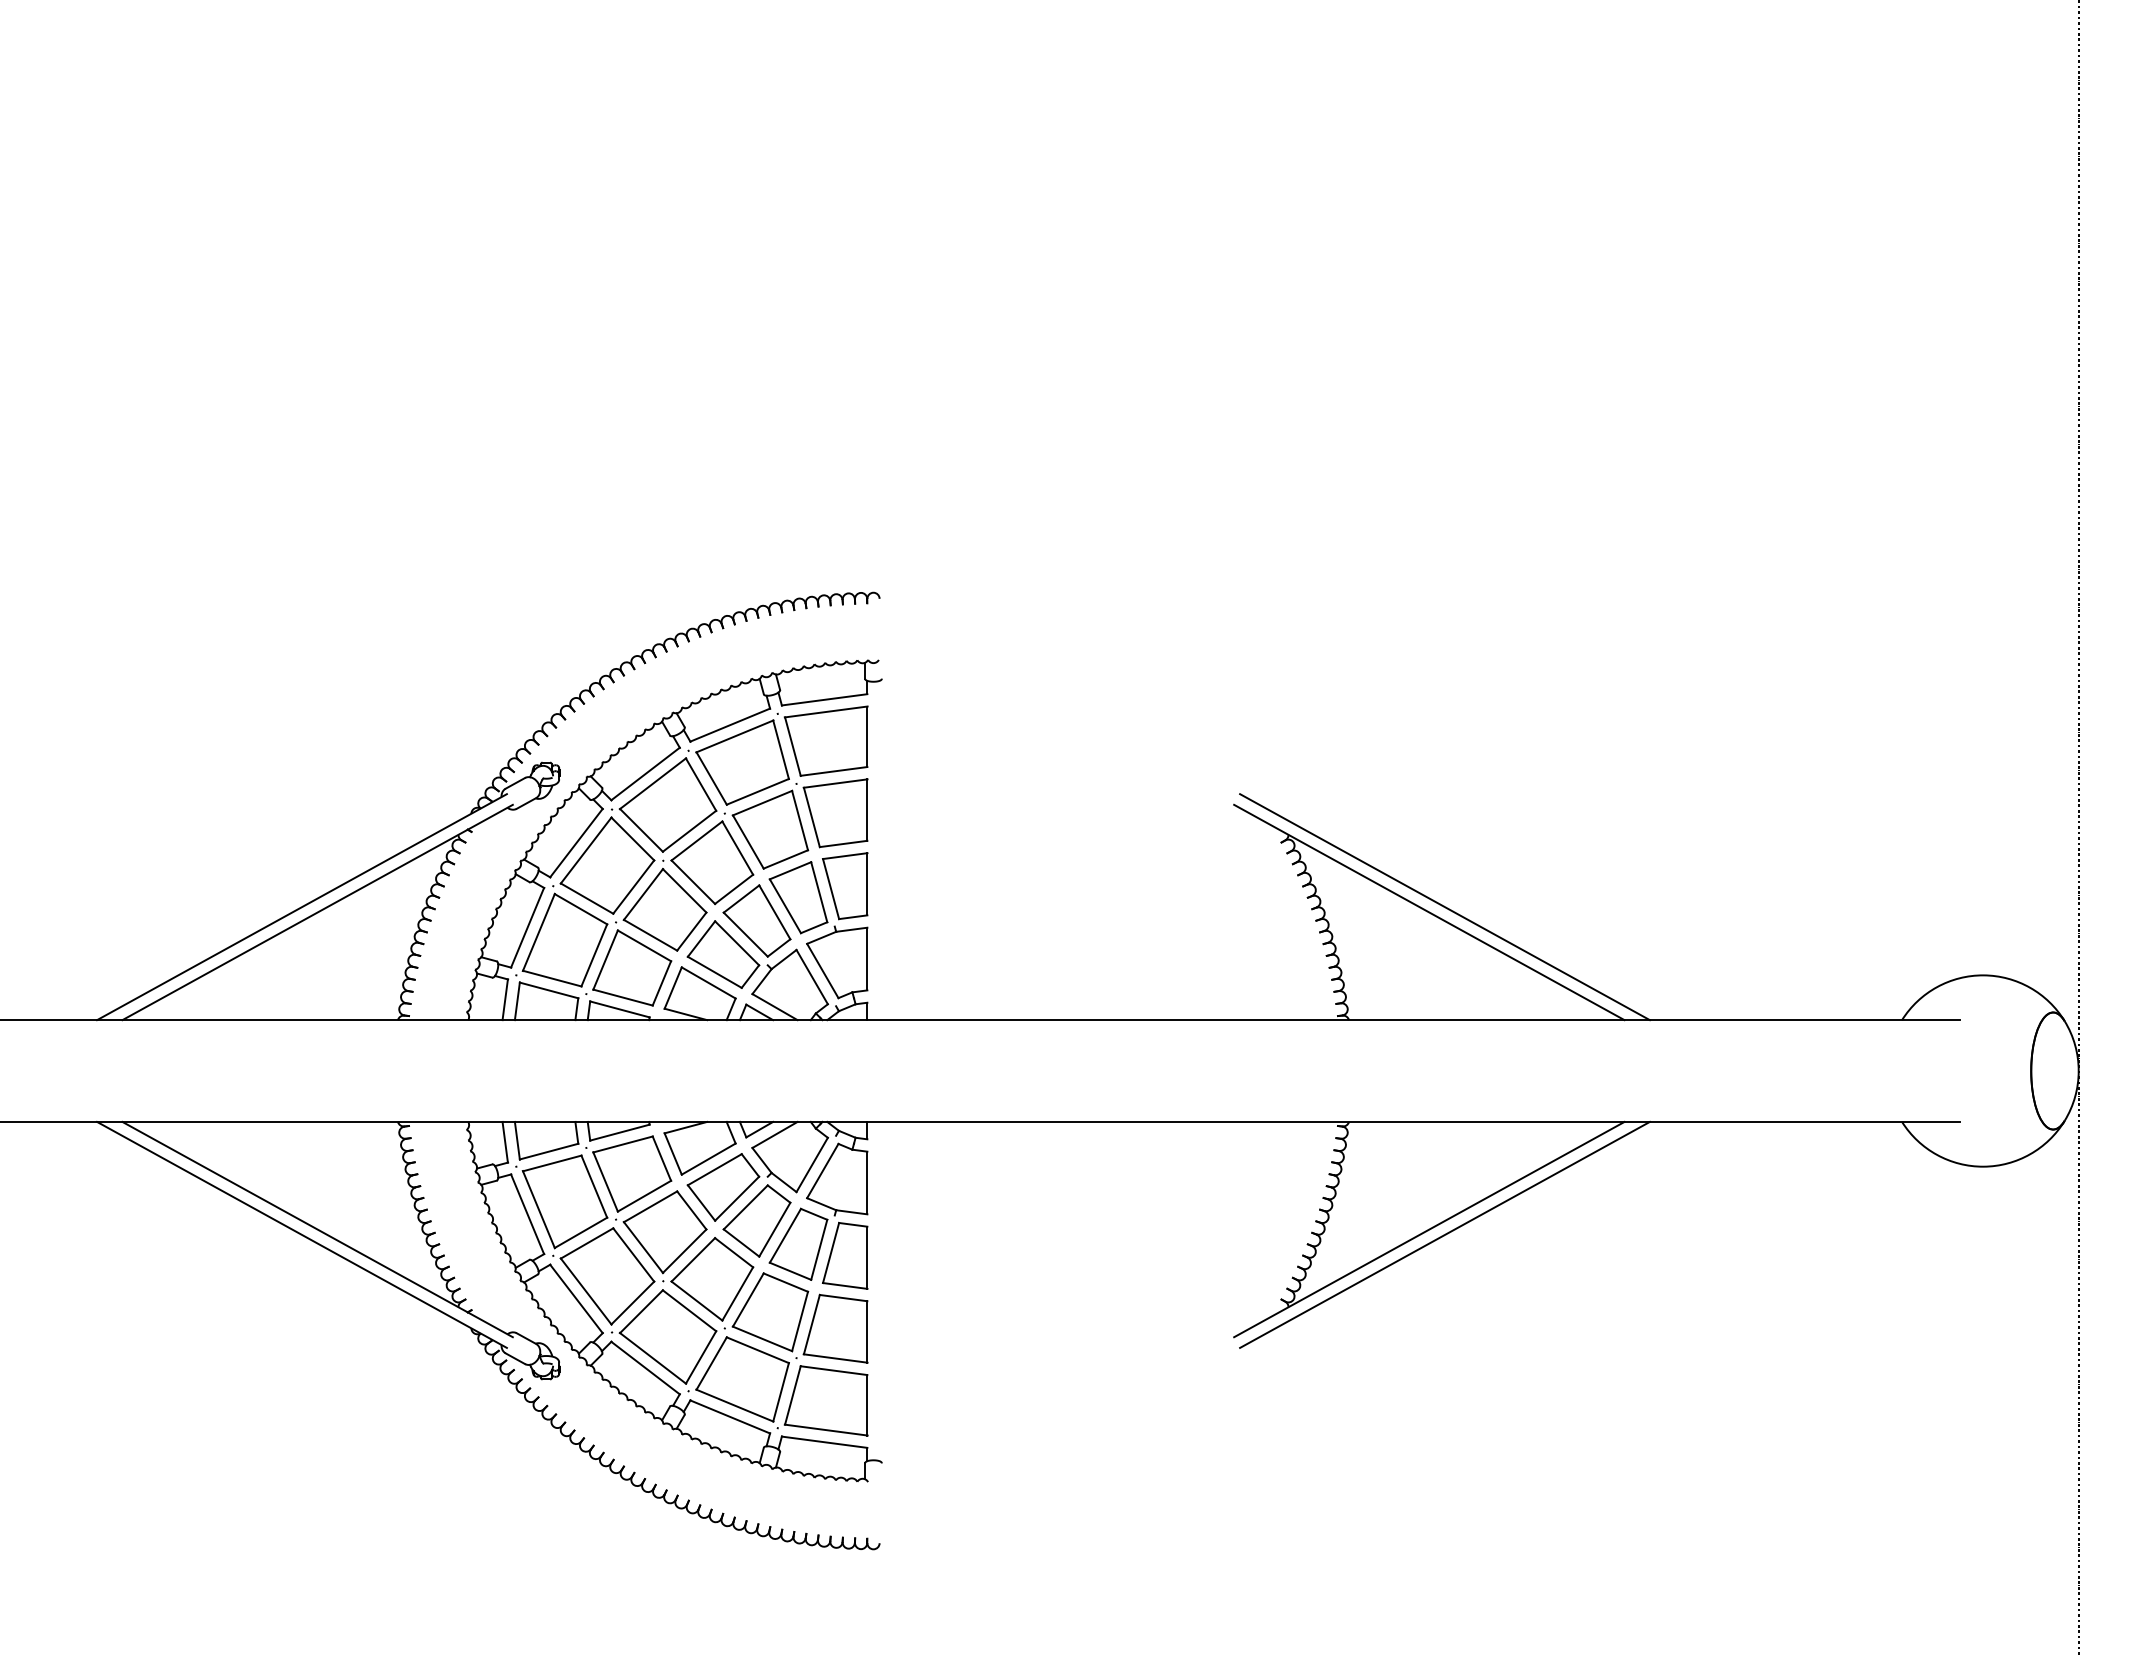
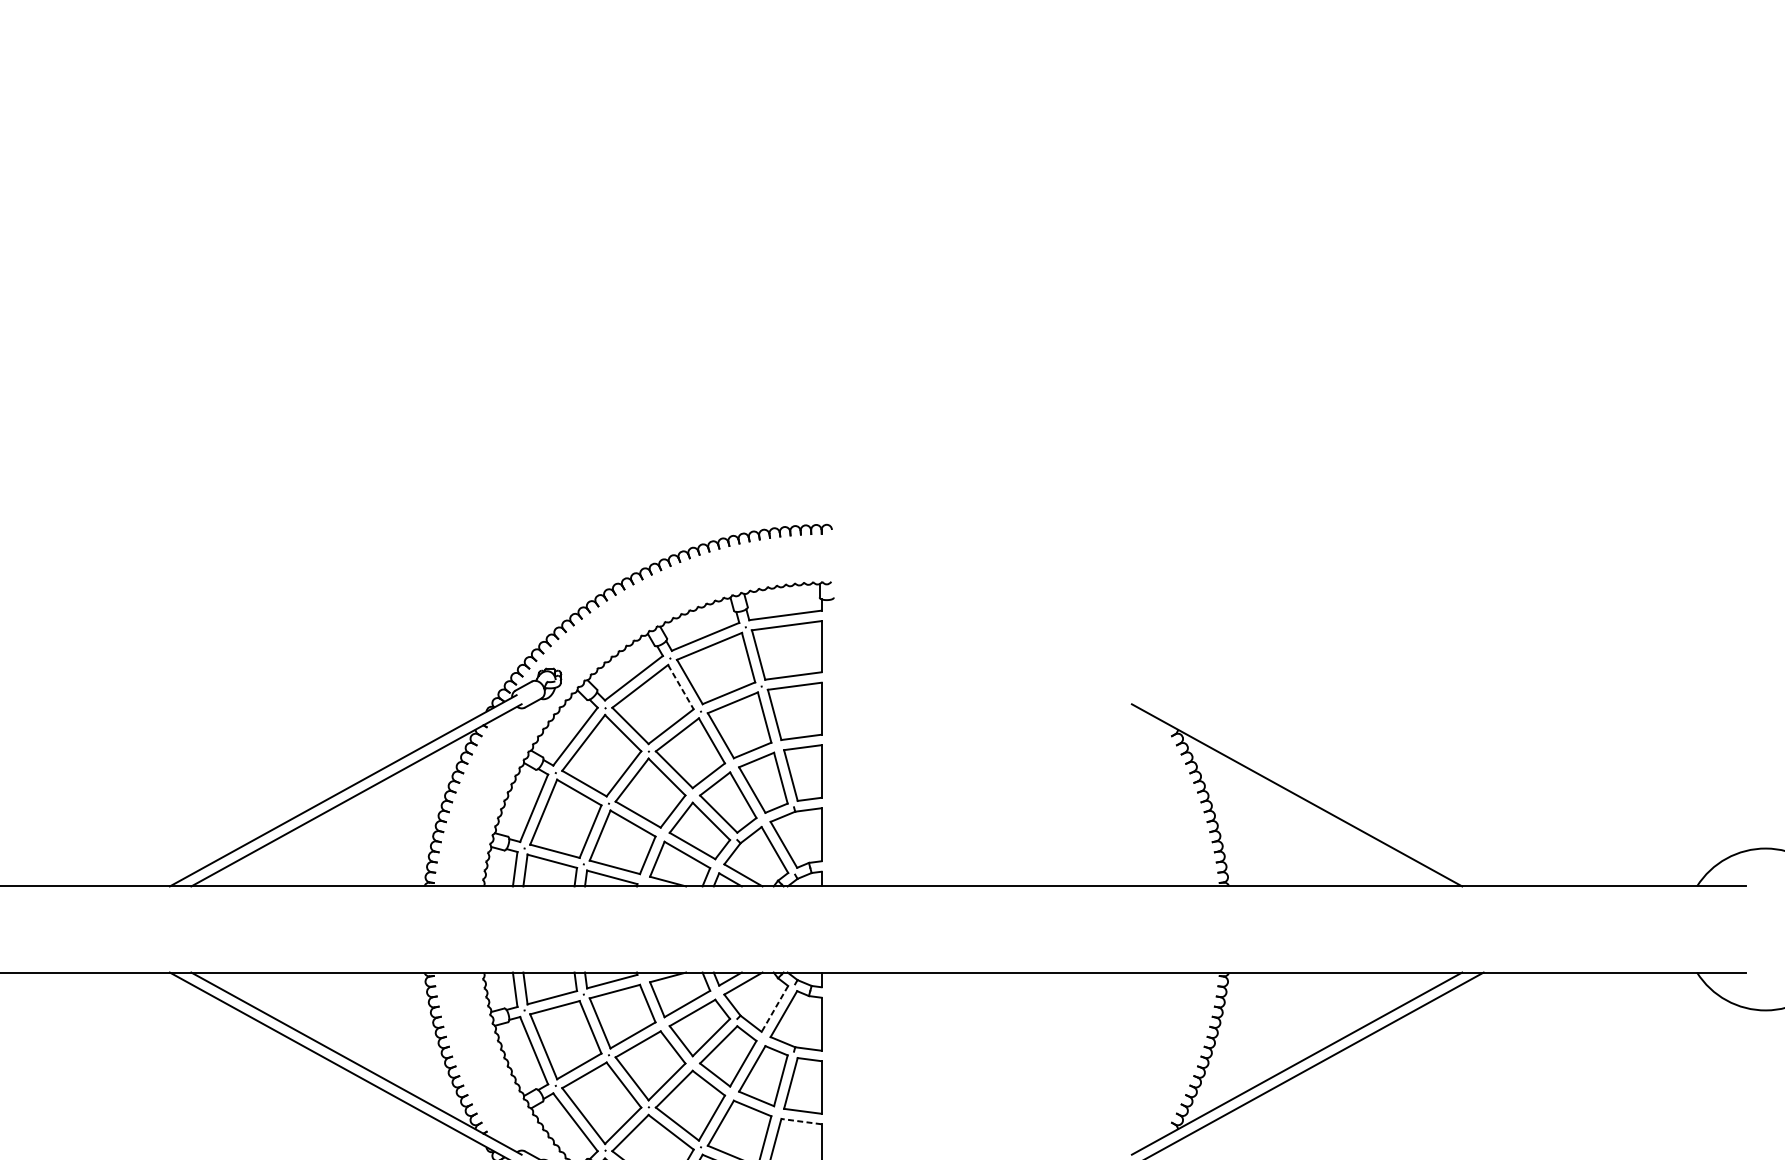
line: (701, 785) -> (681, 687), solid -> dashed
line: (1444, 907) -> (1309, 791), removed
line: (811, 1165) -> (774, 1009), solid -> dashed
line: (843, 1298) -> (801, 1121), solid -> dashed

